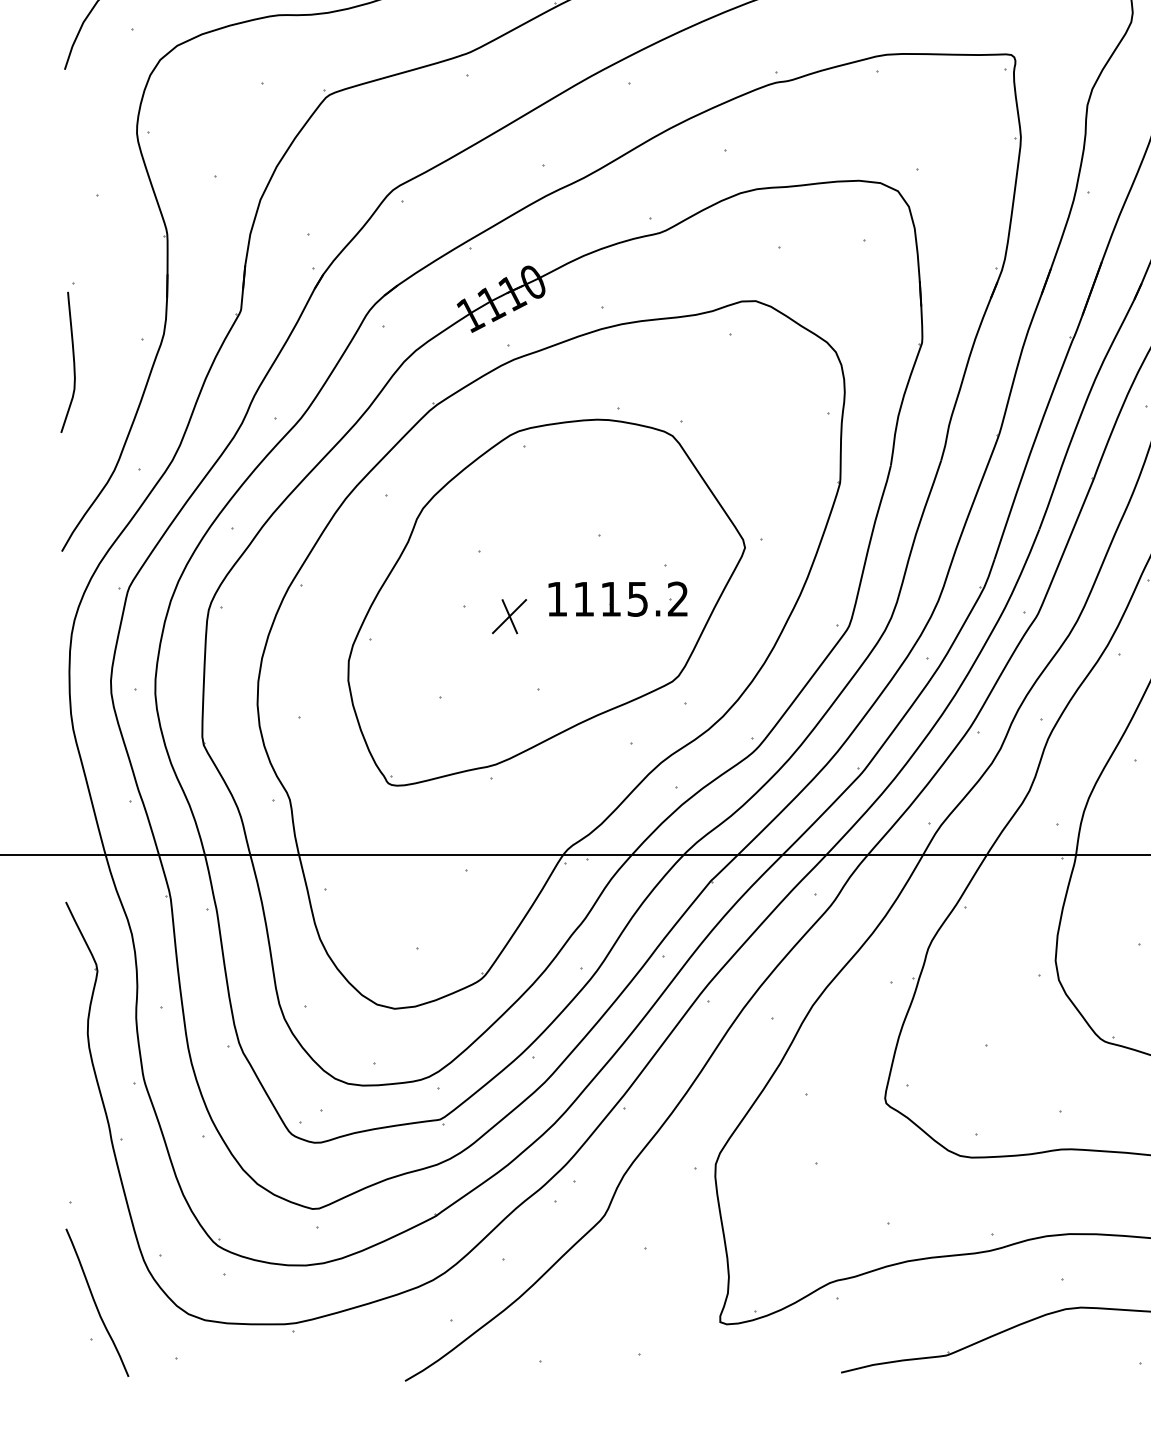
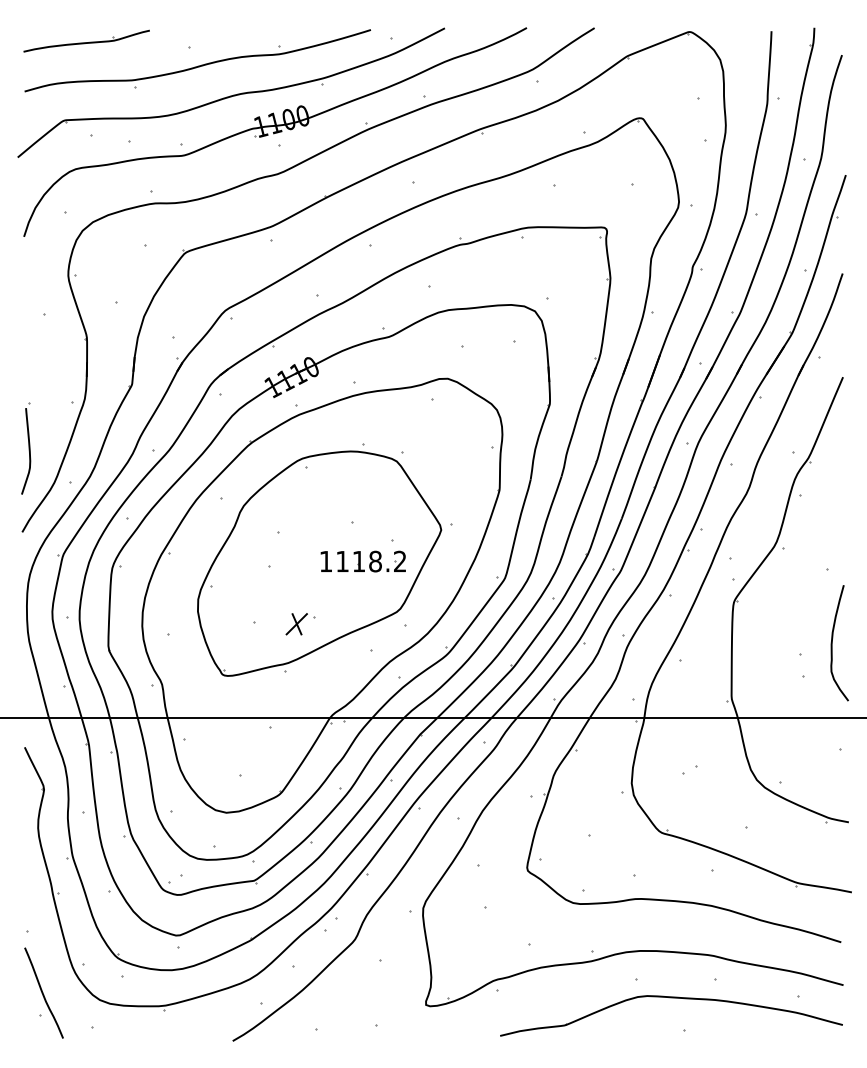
part: (68, 357) -> (26, 448), moved
text: (637, 599) -> (375, 561), 1115.2 -> 1118.2
part: (509, 617) -> (296, 624), moved

